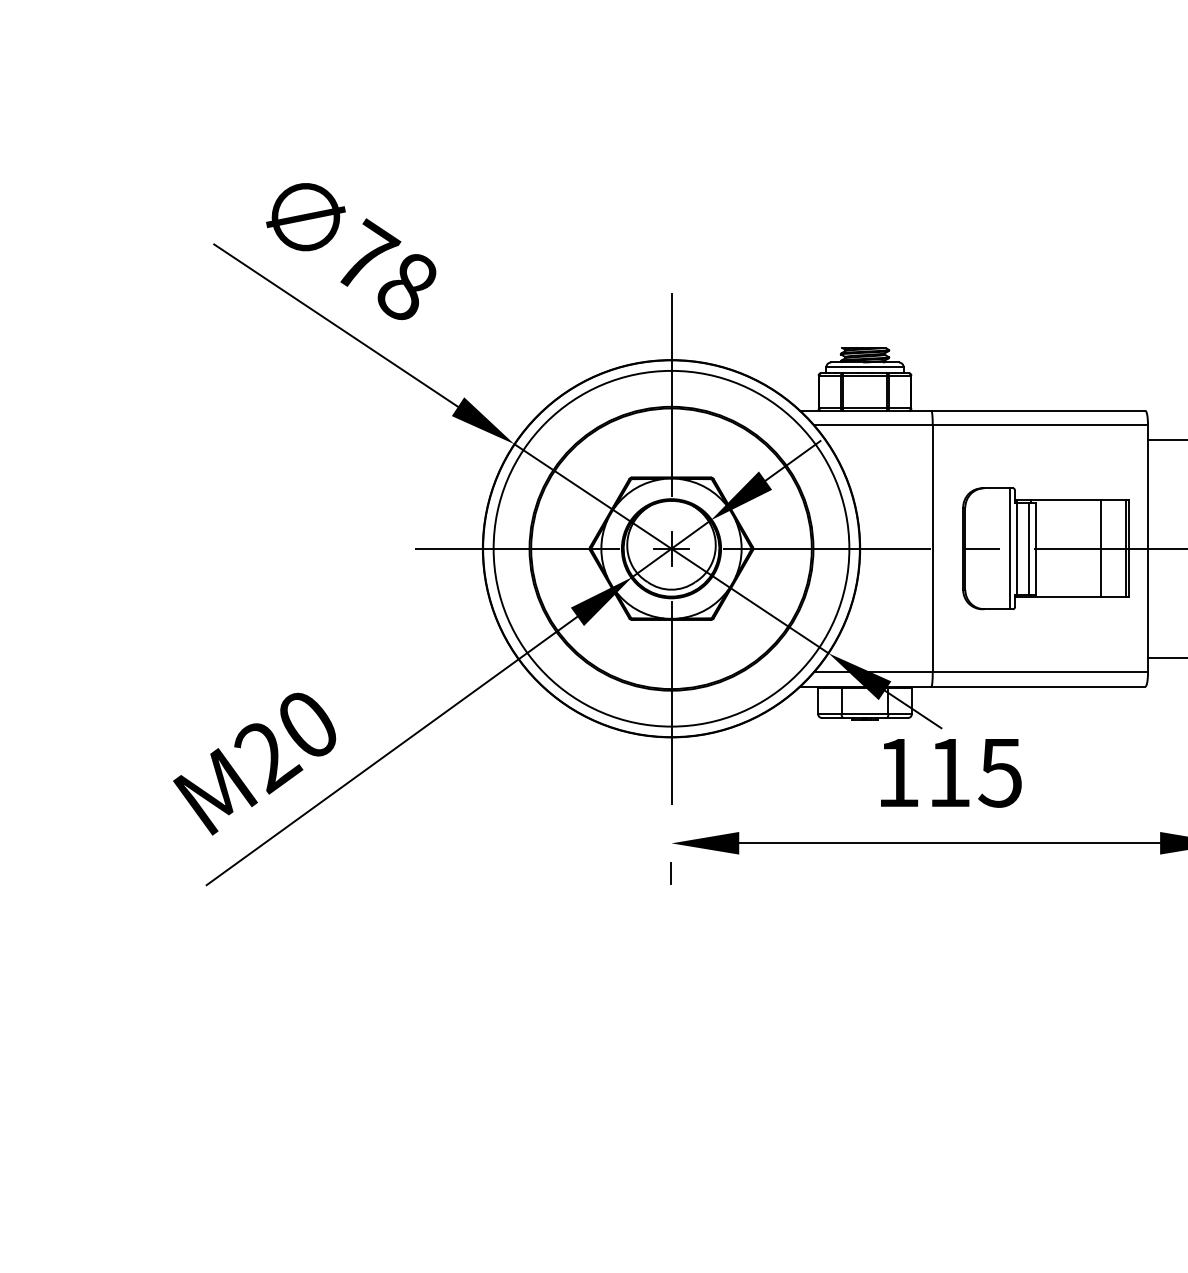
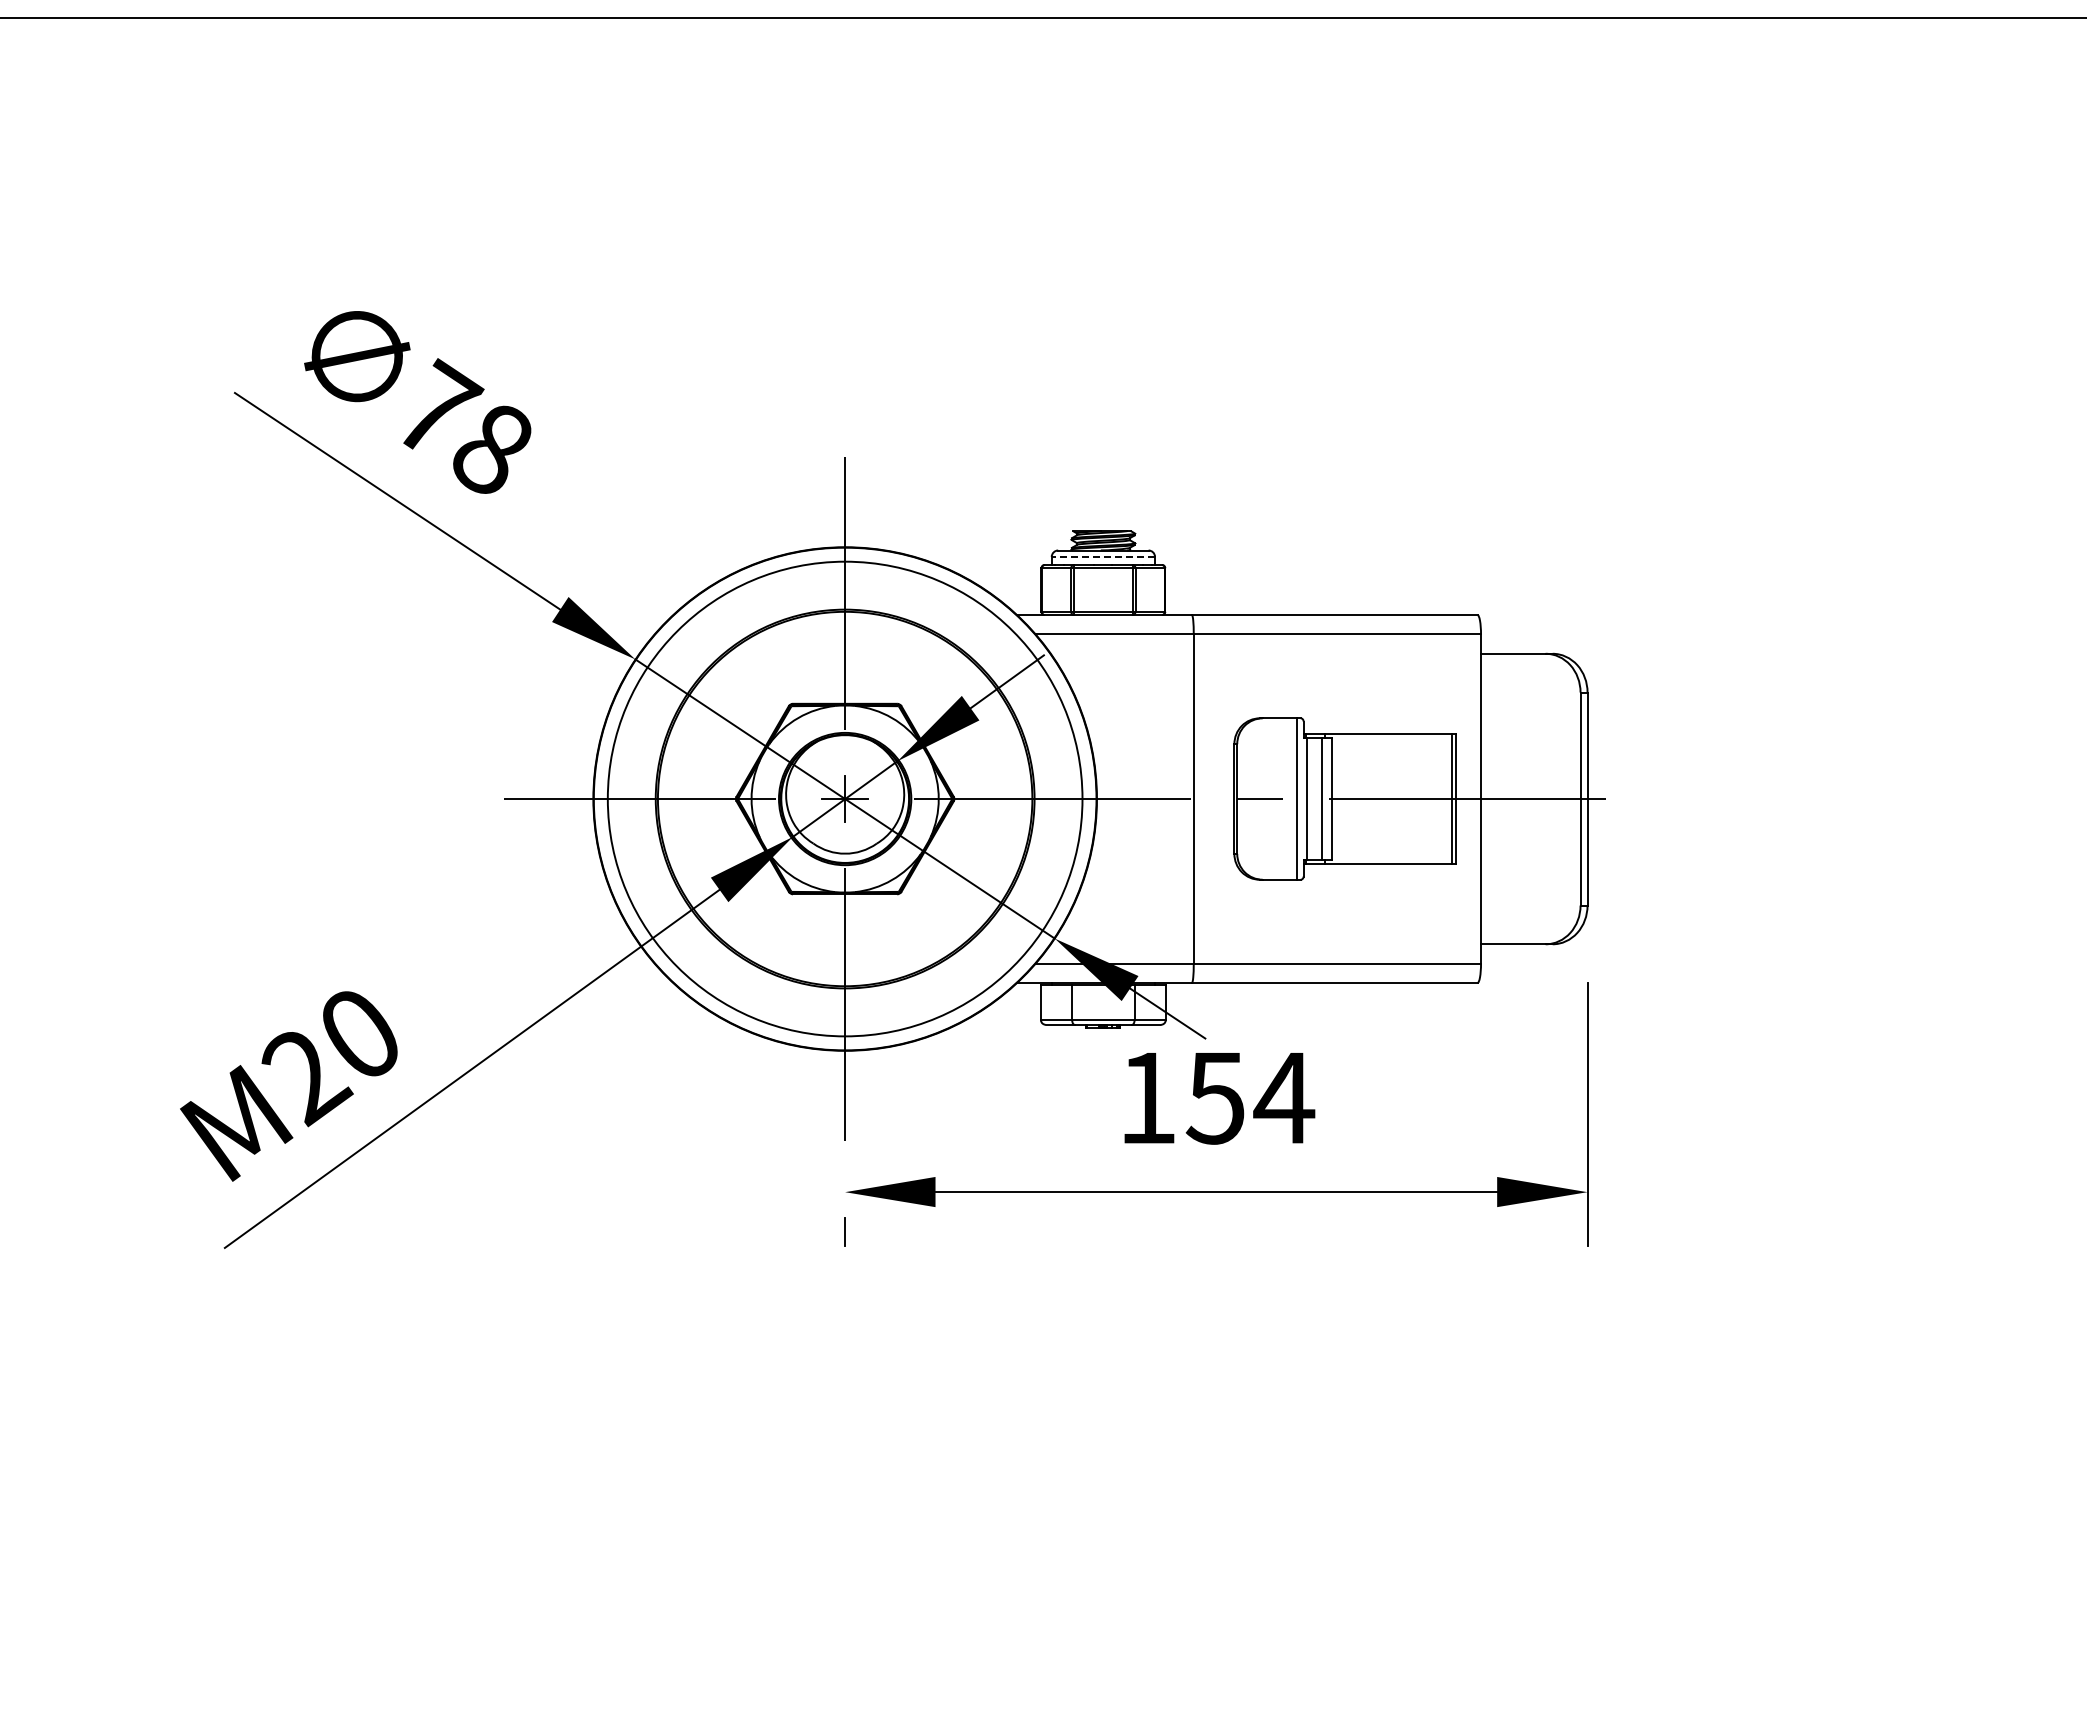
line: (865, 366) -> (1103, 556), solid -> dashed
line: (1100, 548) -> (1417, 798), removed
text: (975, 773) -> (1250, 1098), 115 -> 154

